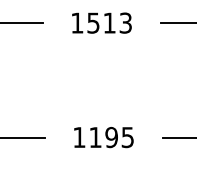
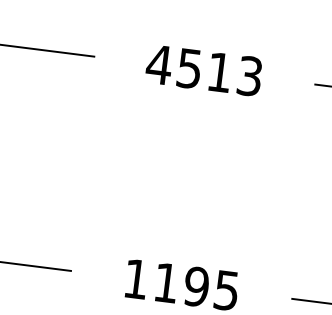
text: (76, 22) -> (157, 63), 1513 -> 4513

